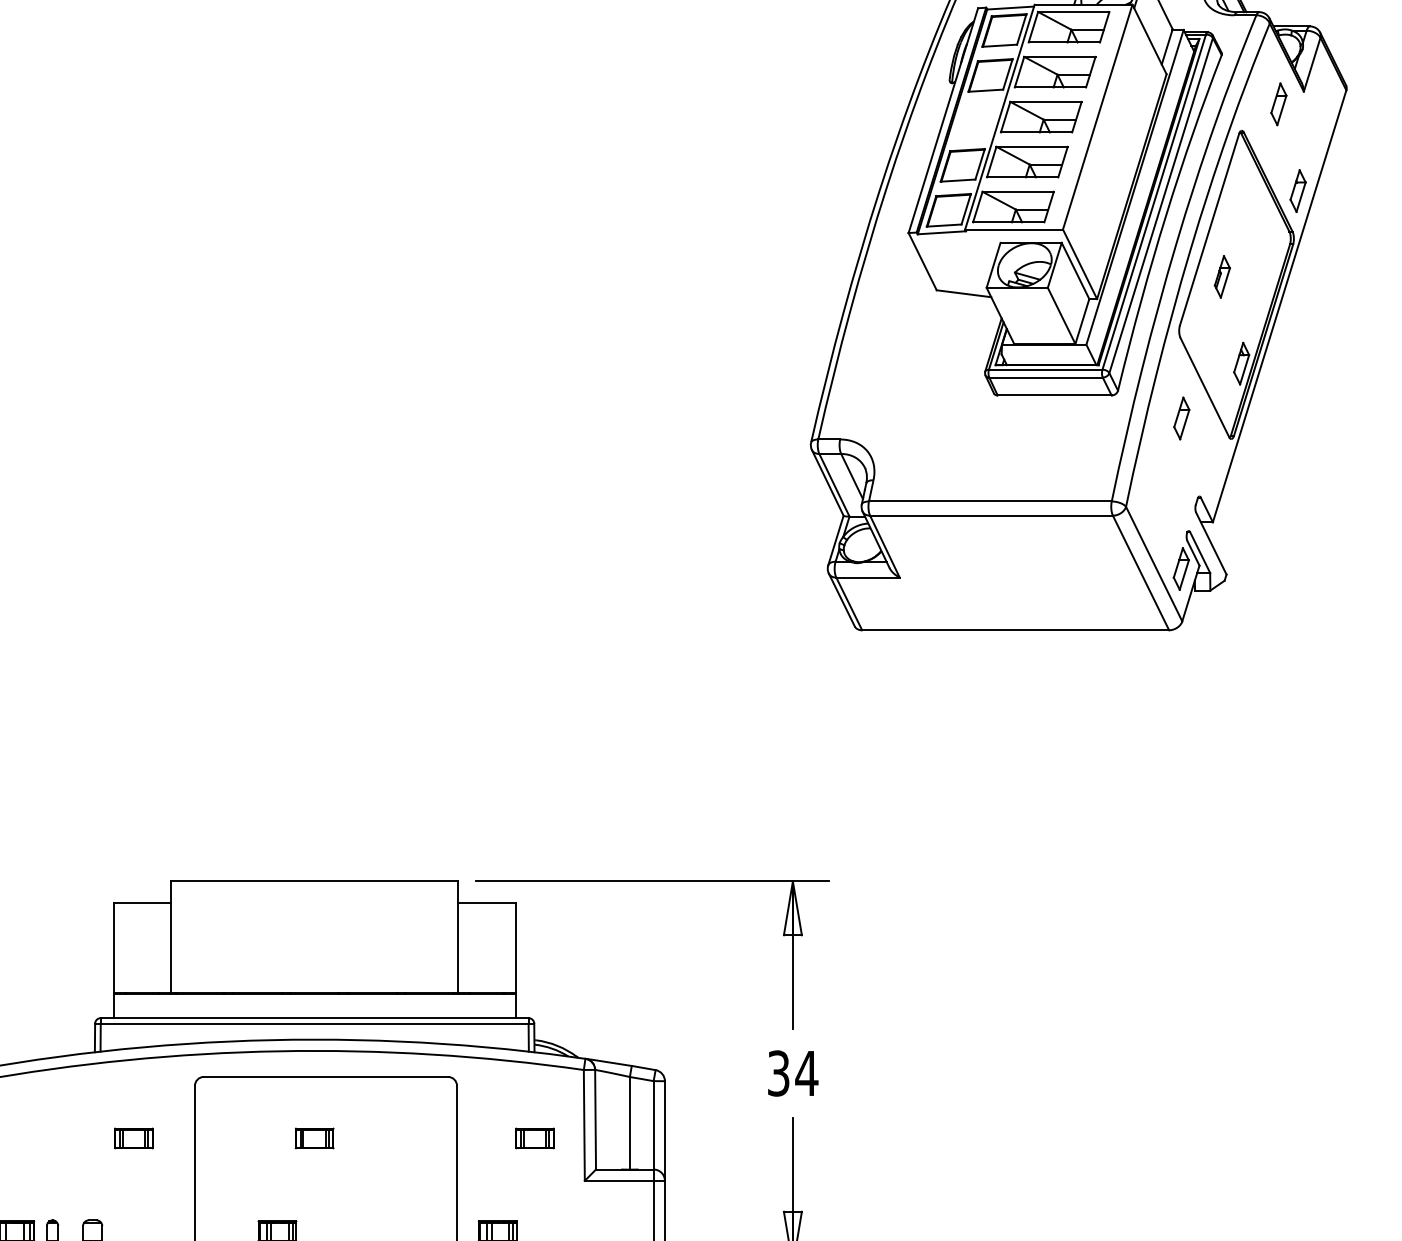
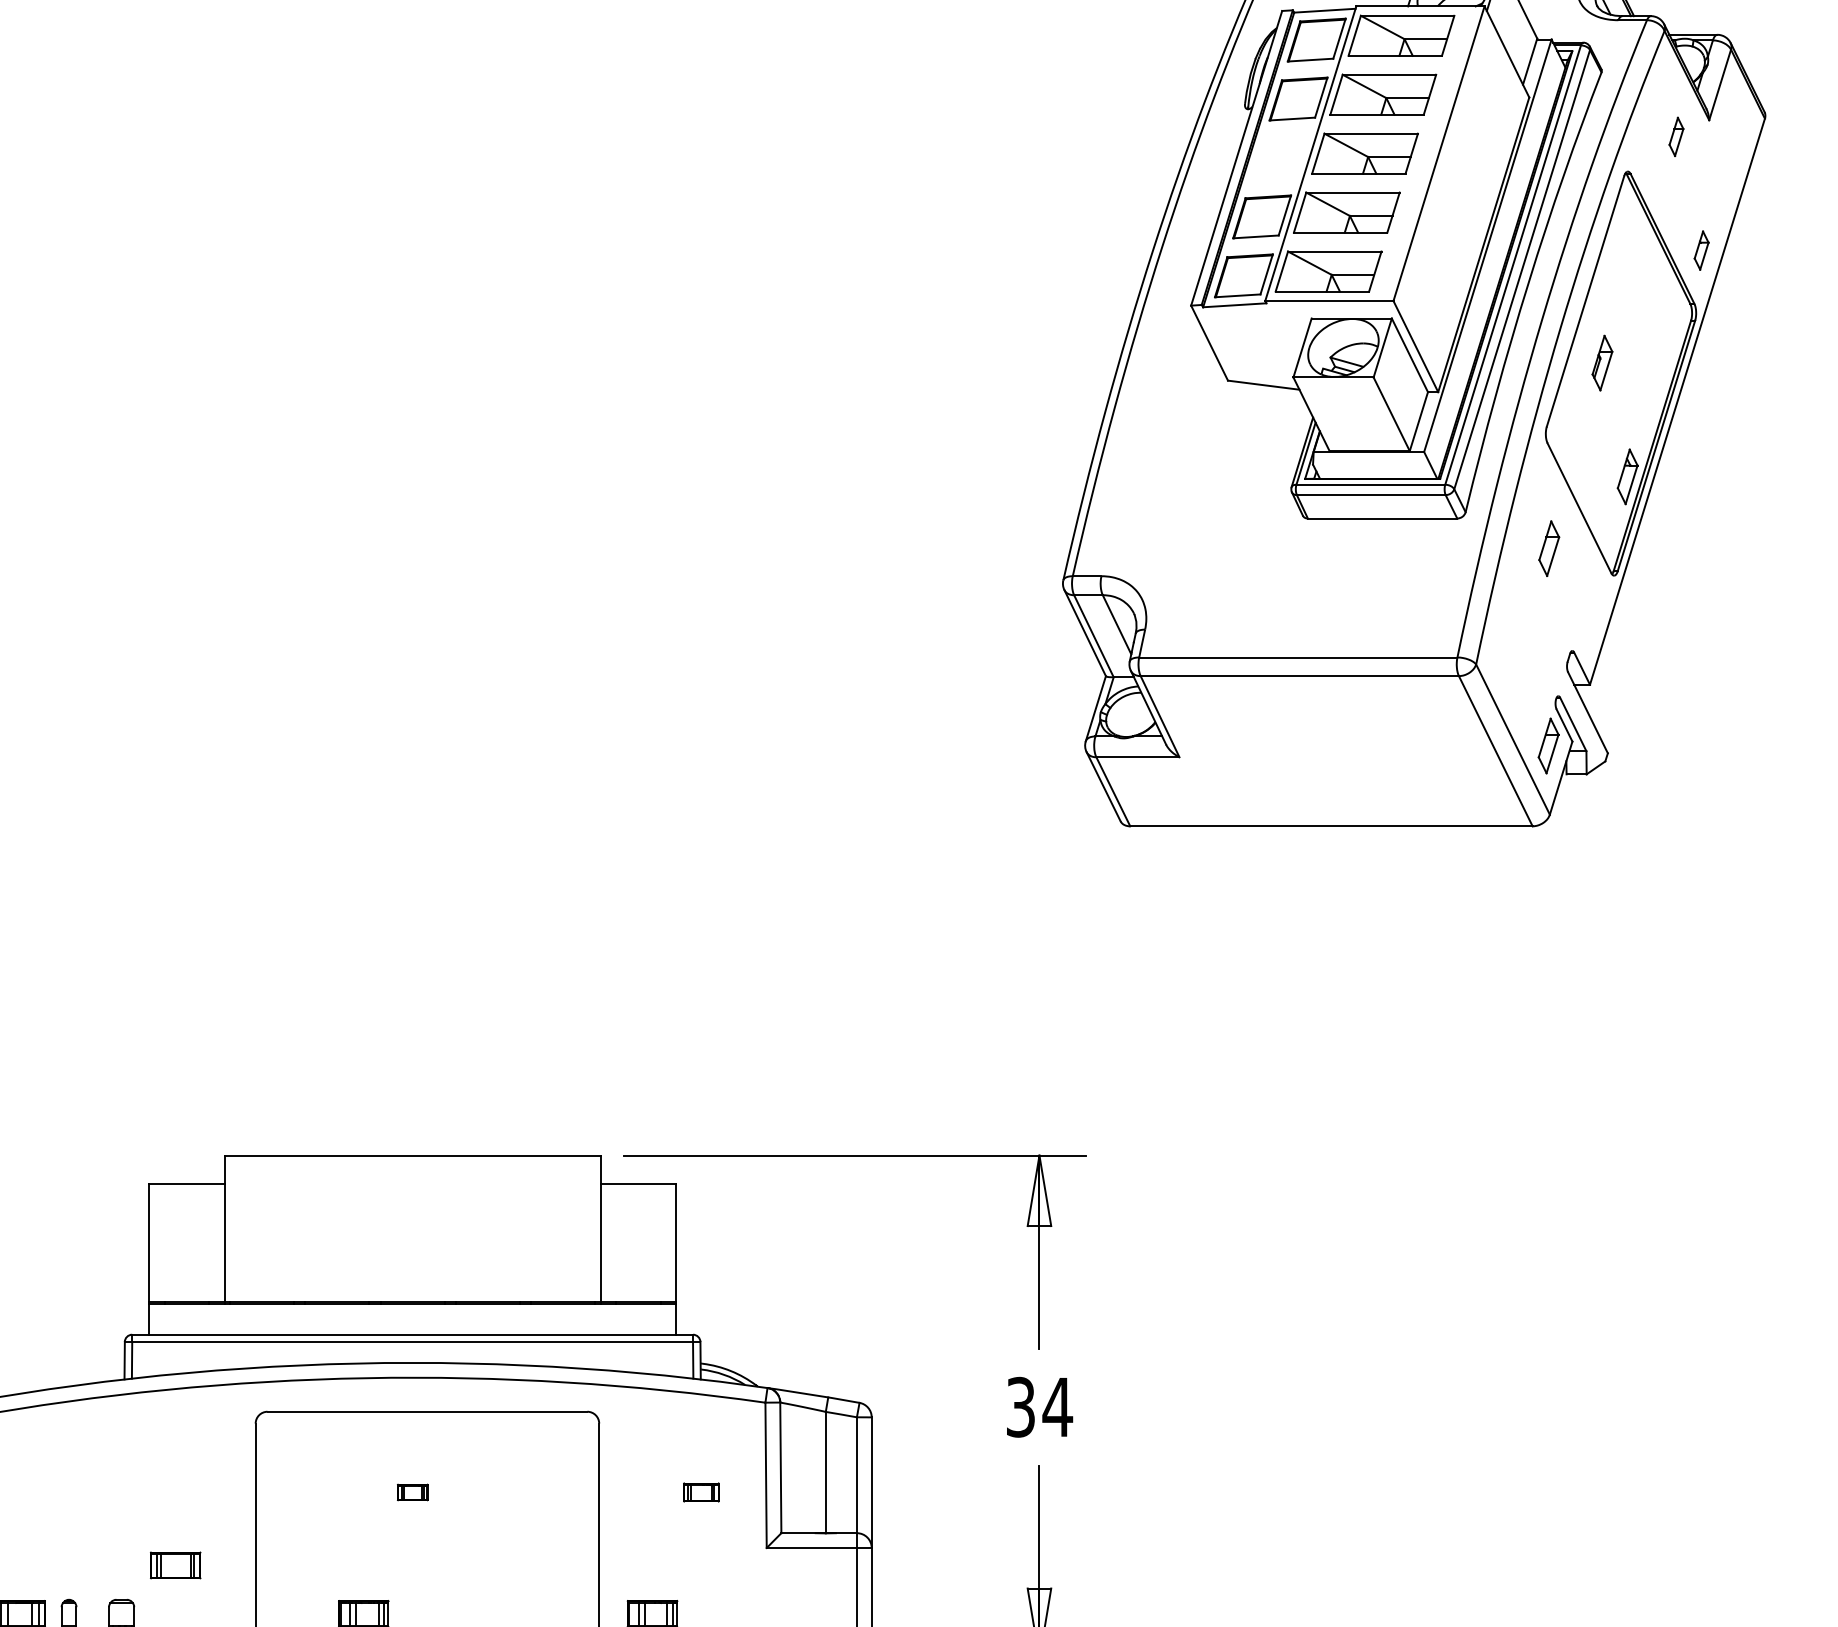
part: (1278, 104) -> (1676, 136), size x0.7
part: (1297, 190) -> (1701, 250), size x0.7
part: (133, 1138) -> (175, 1565), moved
part: (314, 1138) -> (412, 1492), size x0.6
part: (535, 1138) -> (701, 1492), size x0.7

